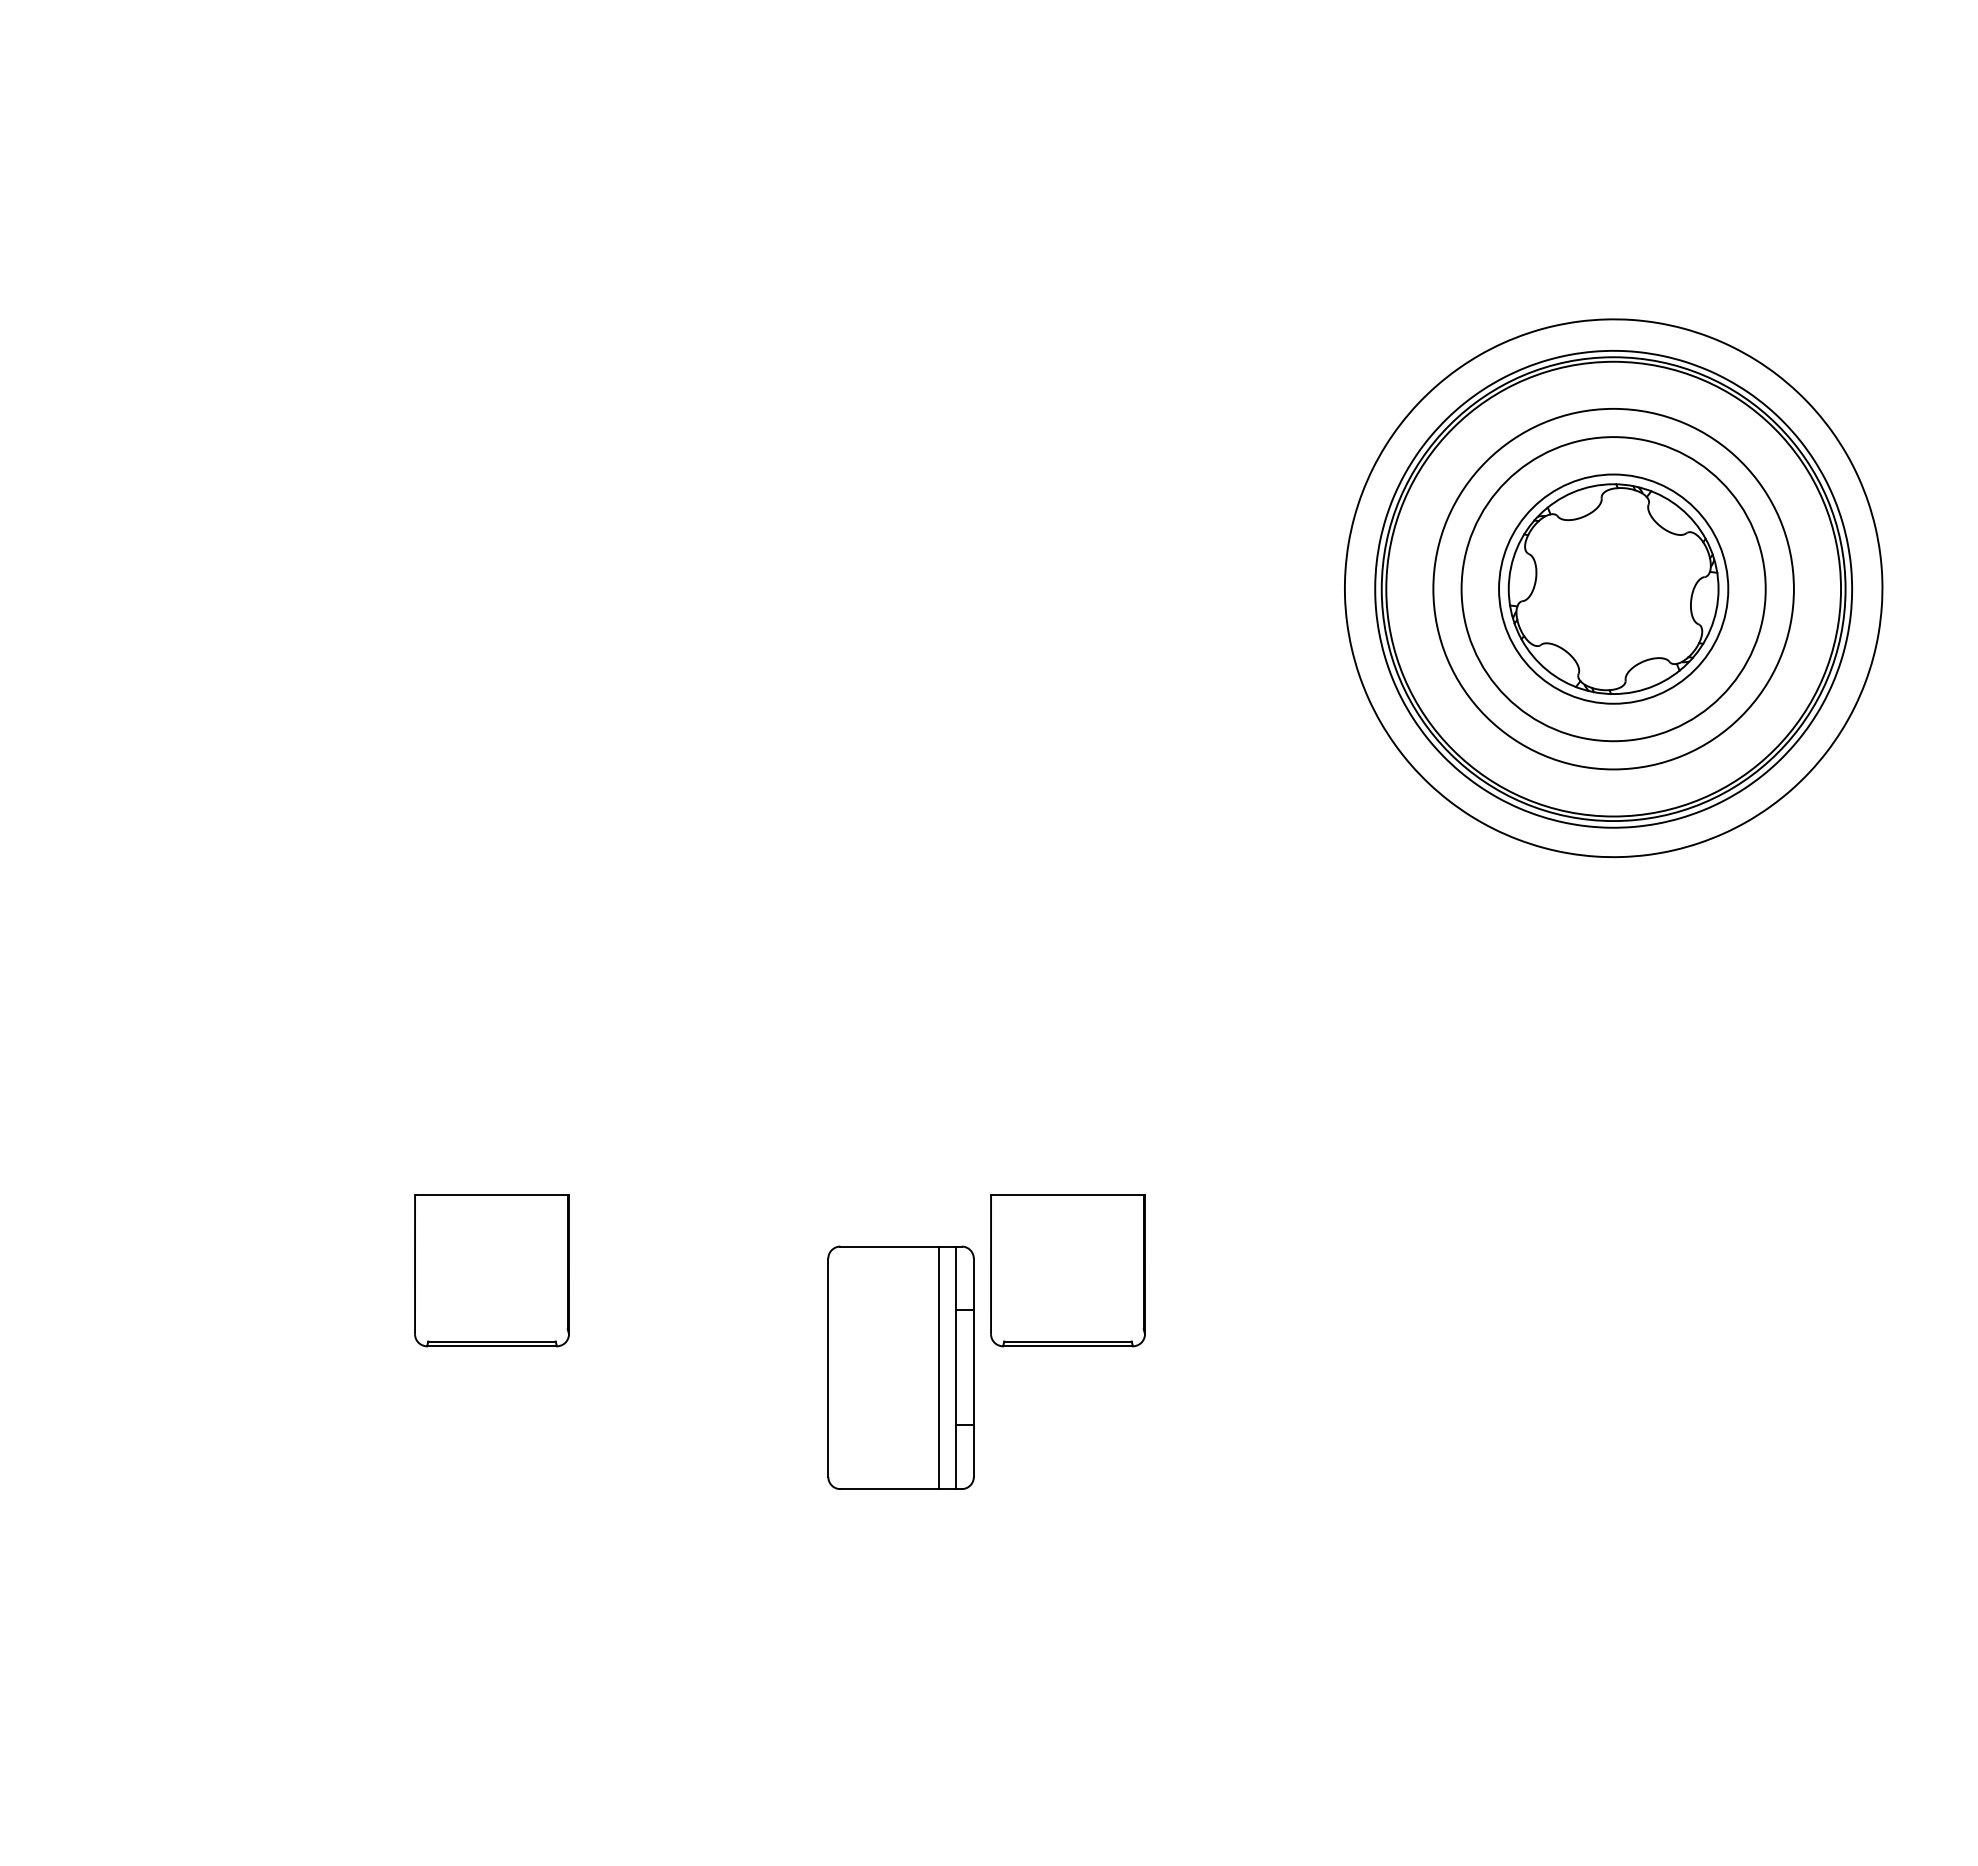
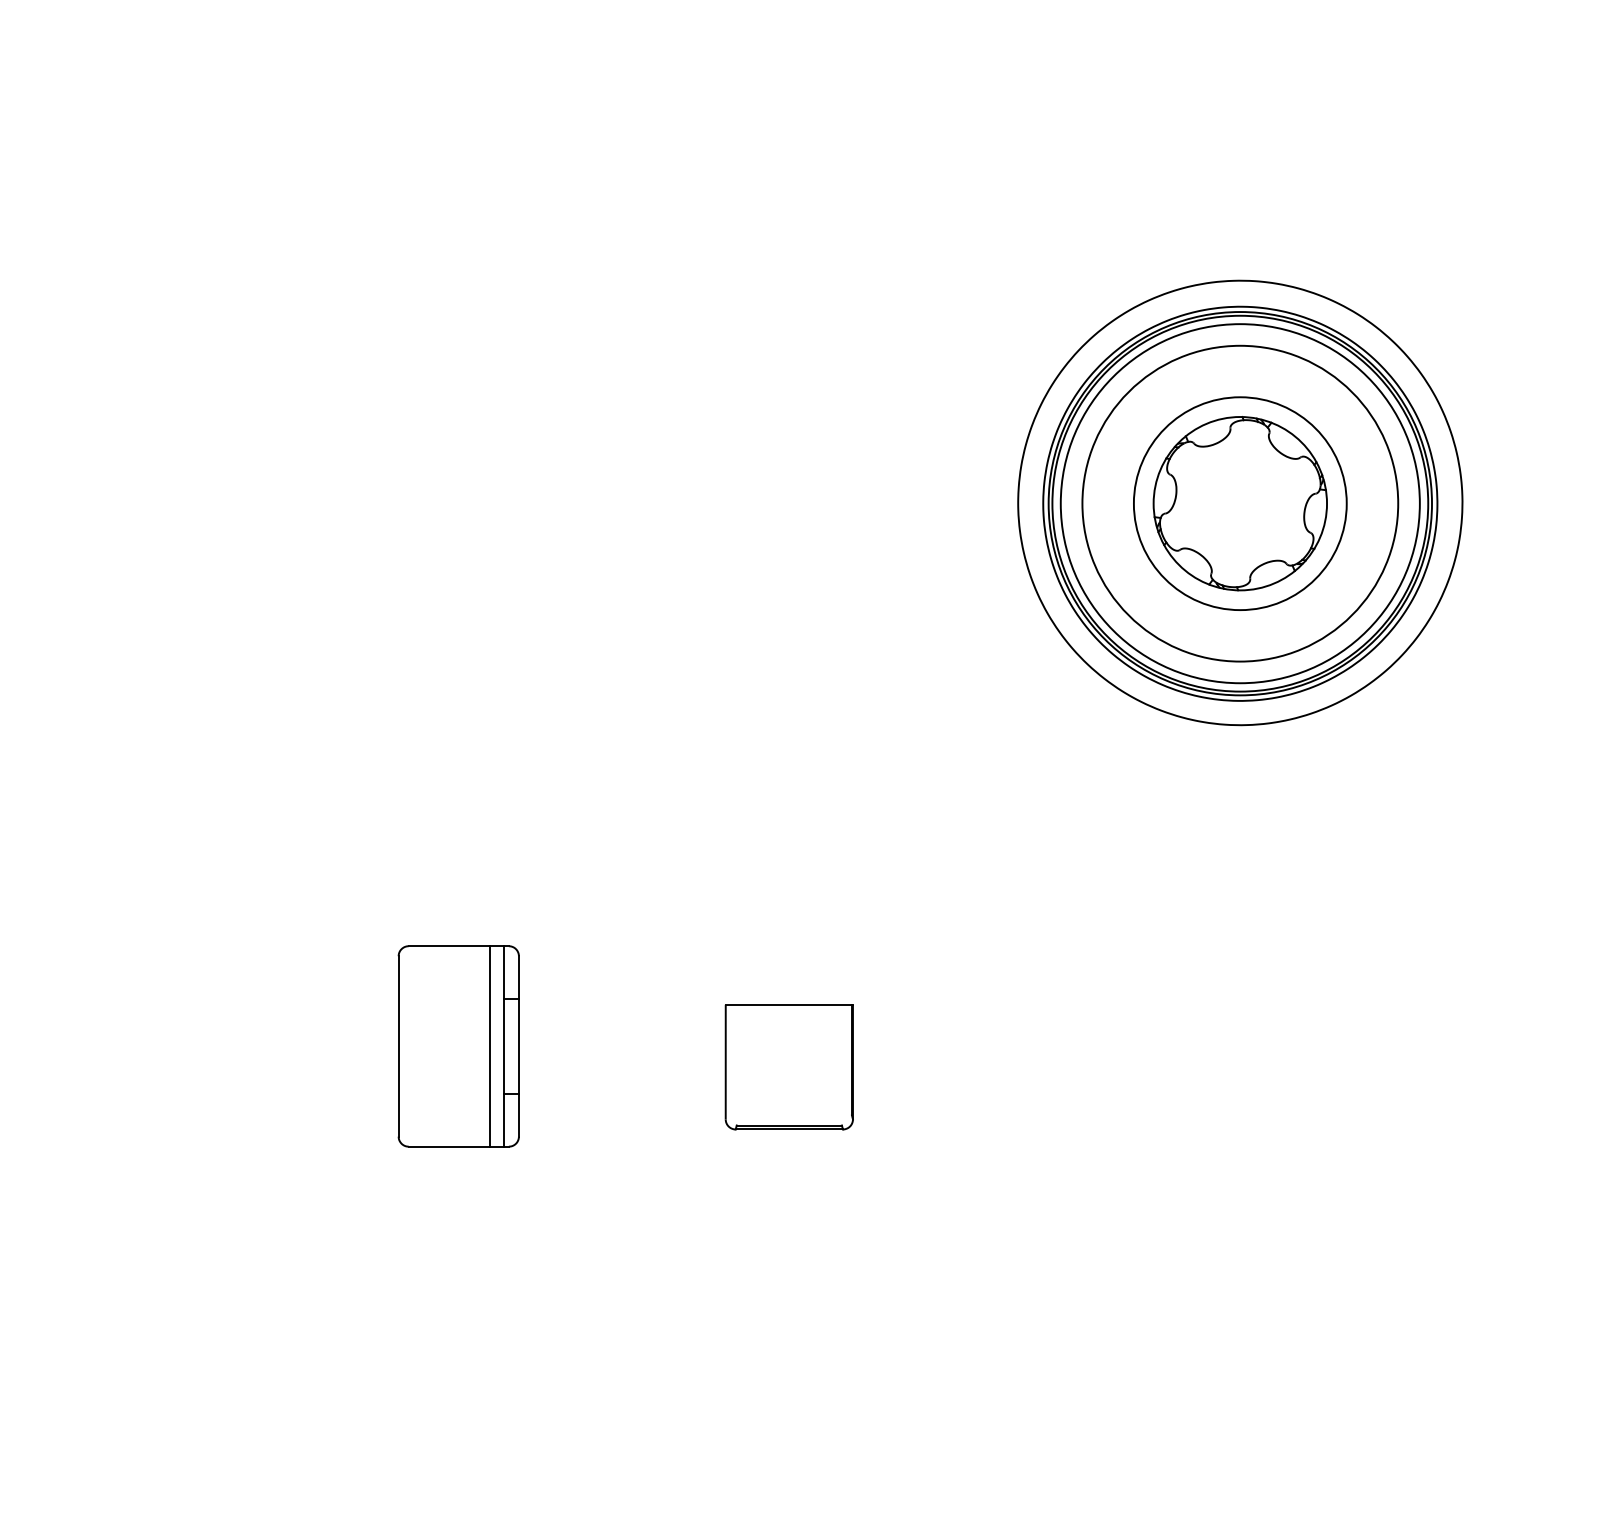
circle: (1613, 588) -> (1240, 503), size x0.71
circle: (1613, 588) -> (1240, 503), size x1.43
circle: (1613, 589) -> (1240, 503), size x1.67
part: (491, 1270) -> (312, 1066), removed
part: (900, 1367) -> (458, 1046), moved

